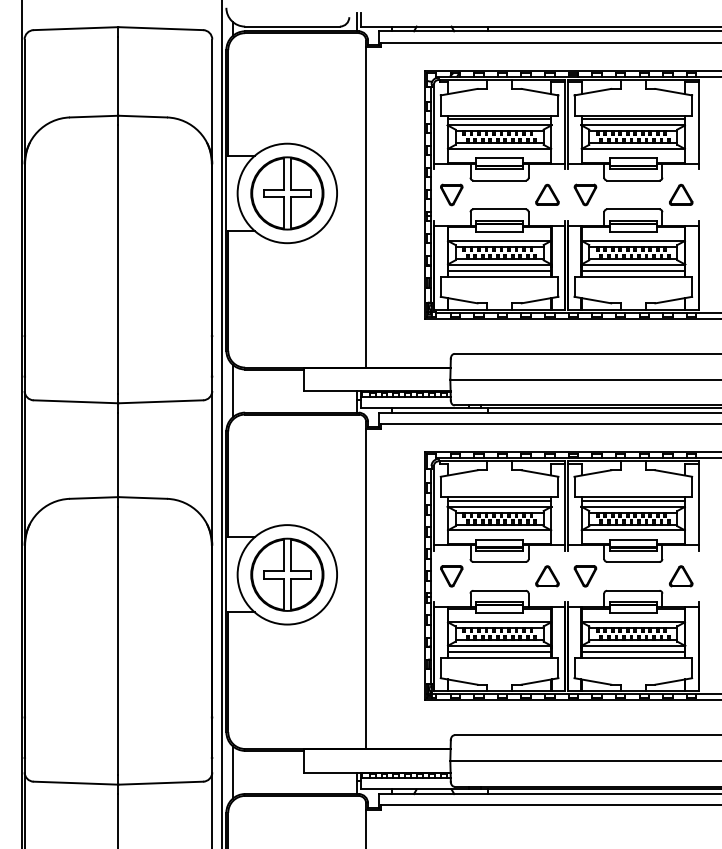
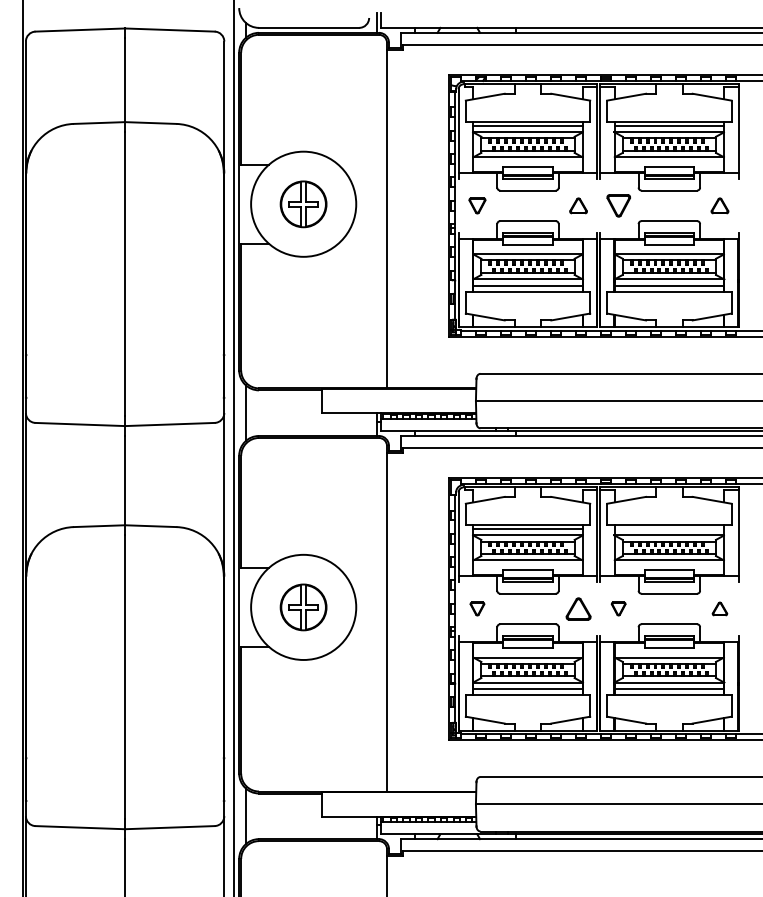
part: (287, 193) -> (303, 204), size x0.6
part: (451, 194) -> (477, 205), size x0.7
part: (547, 194) -> (578, 205), size x0.7
part: (680, 194) -> (719, 205), size x0.7
line: (632, 501) -> (668, 529), removed
part: (287, 574) -> (303, 607), size x0.6
part: (451, 575) -> (477, 608), size x0.6
part: (585, 575) -> (618, 608), size x0.6
part: (680, 575) -> (719, 608), size x0.6

